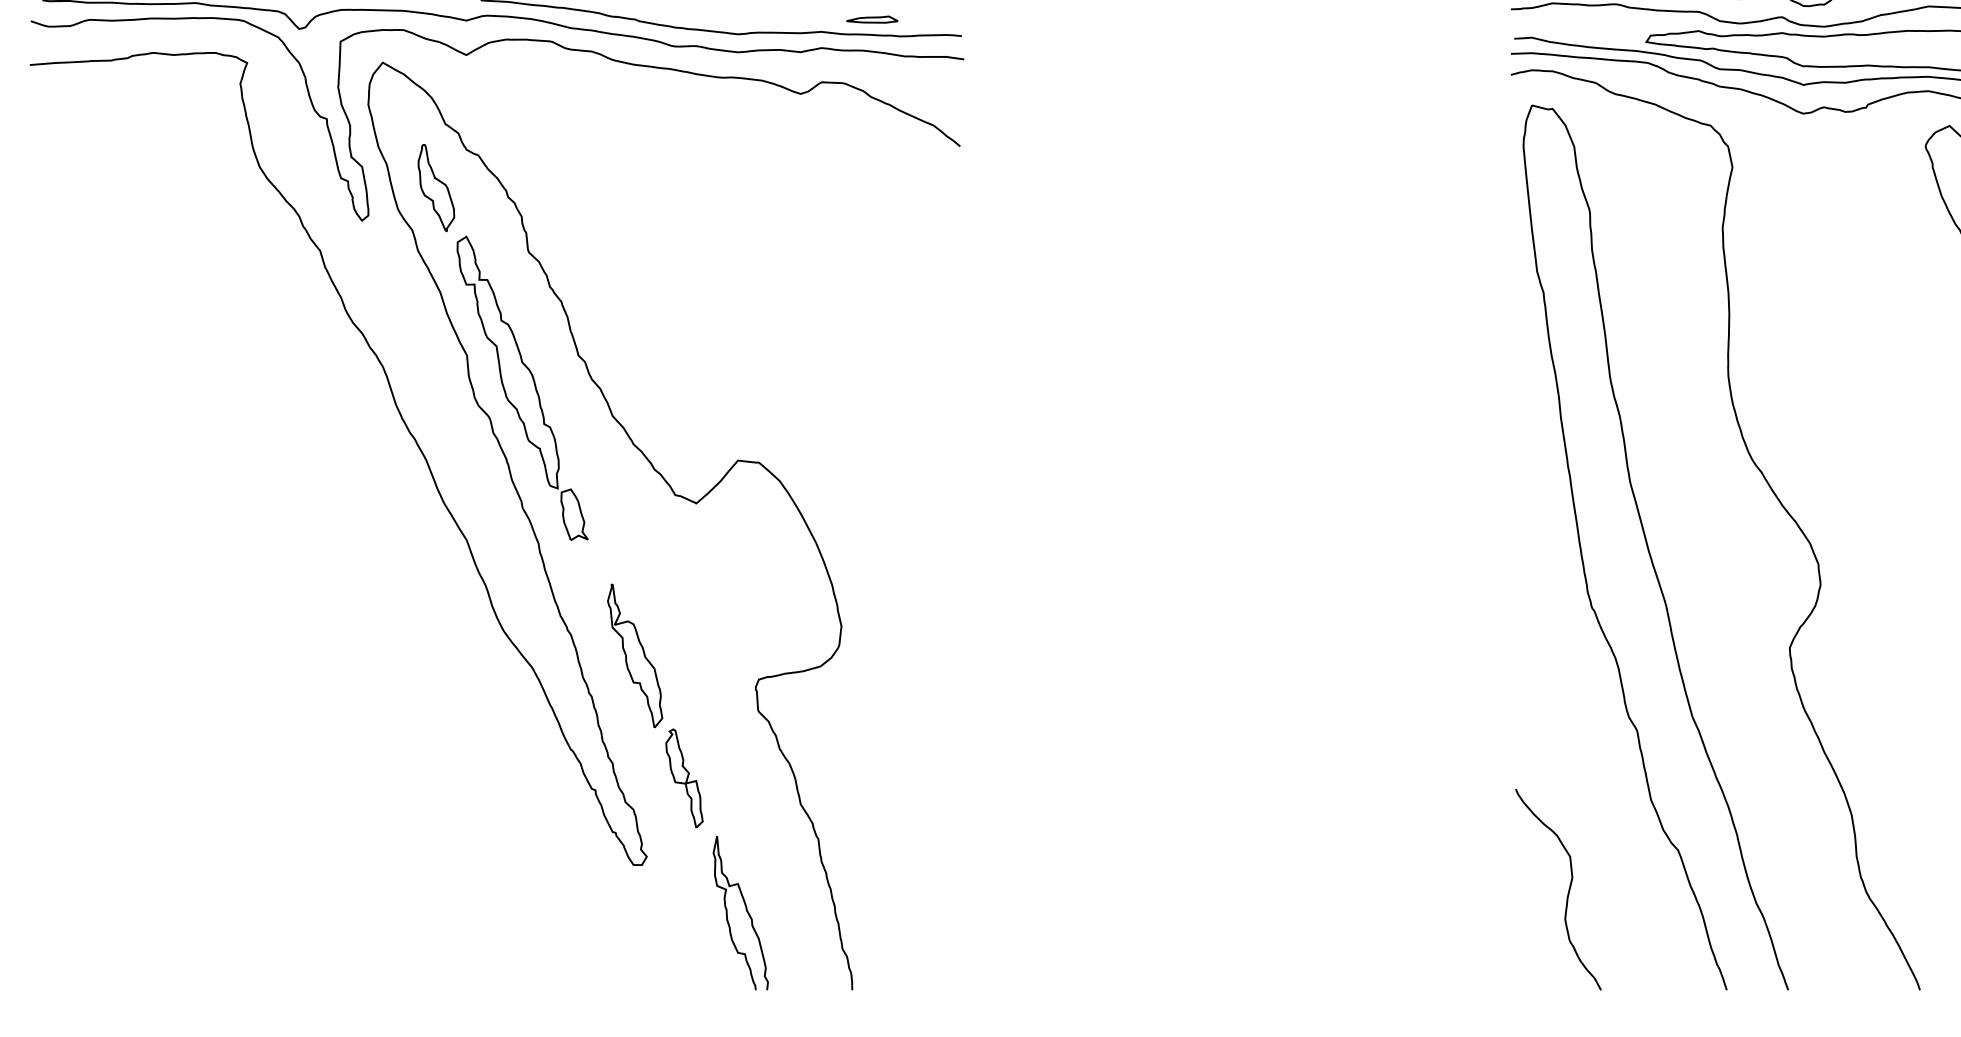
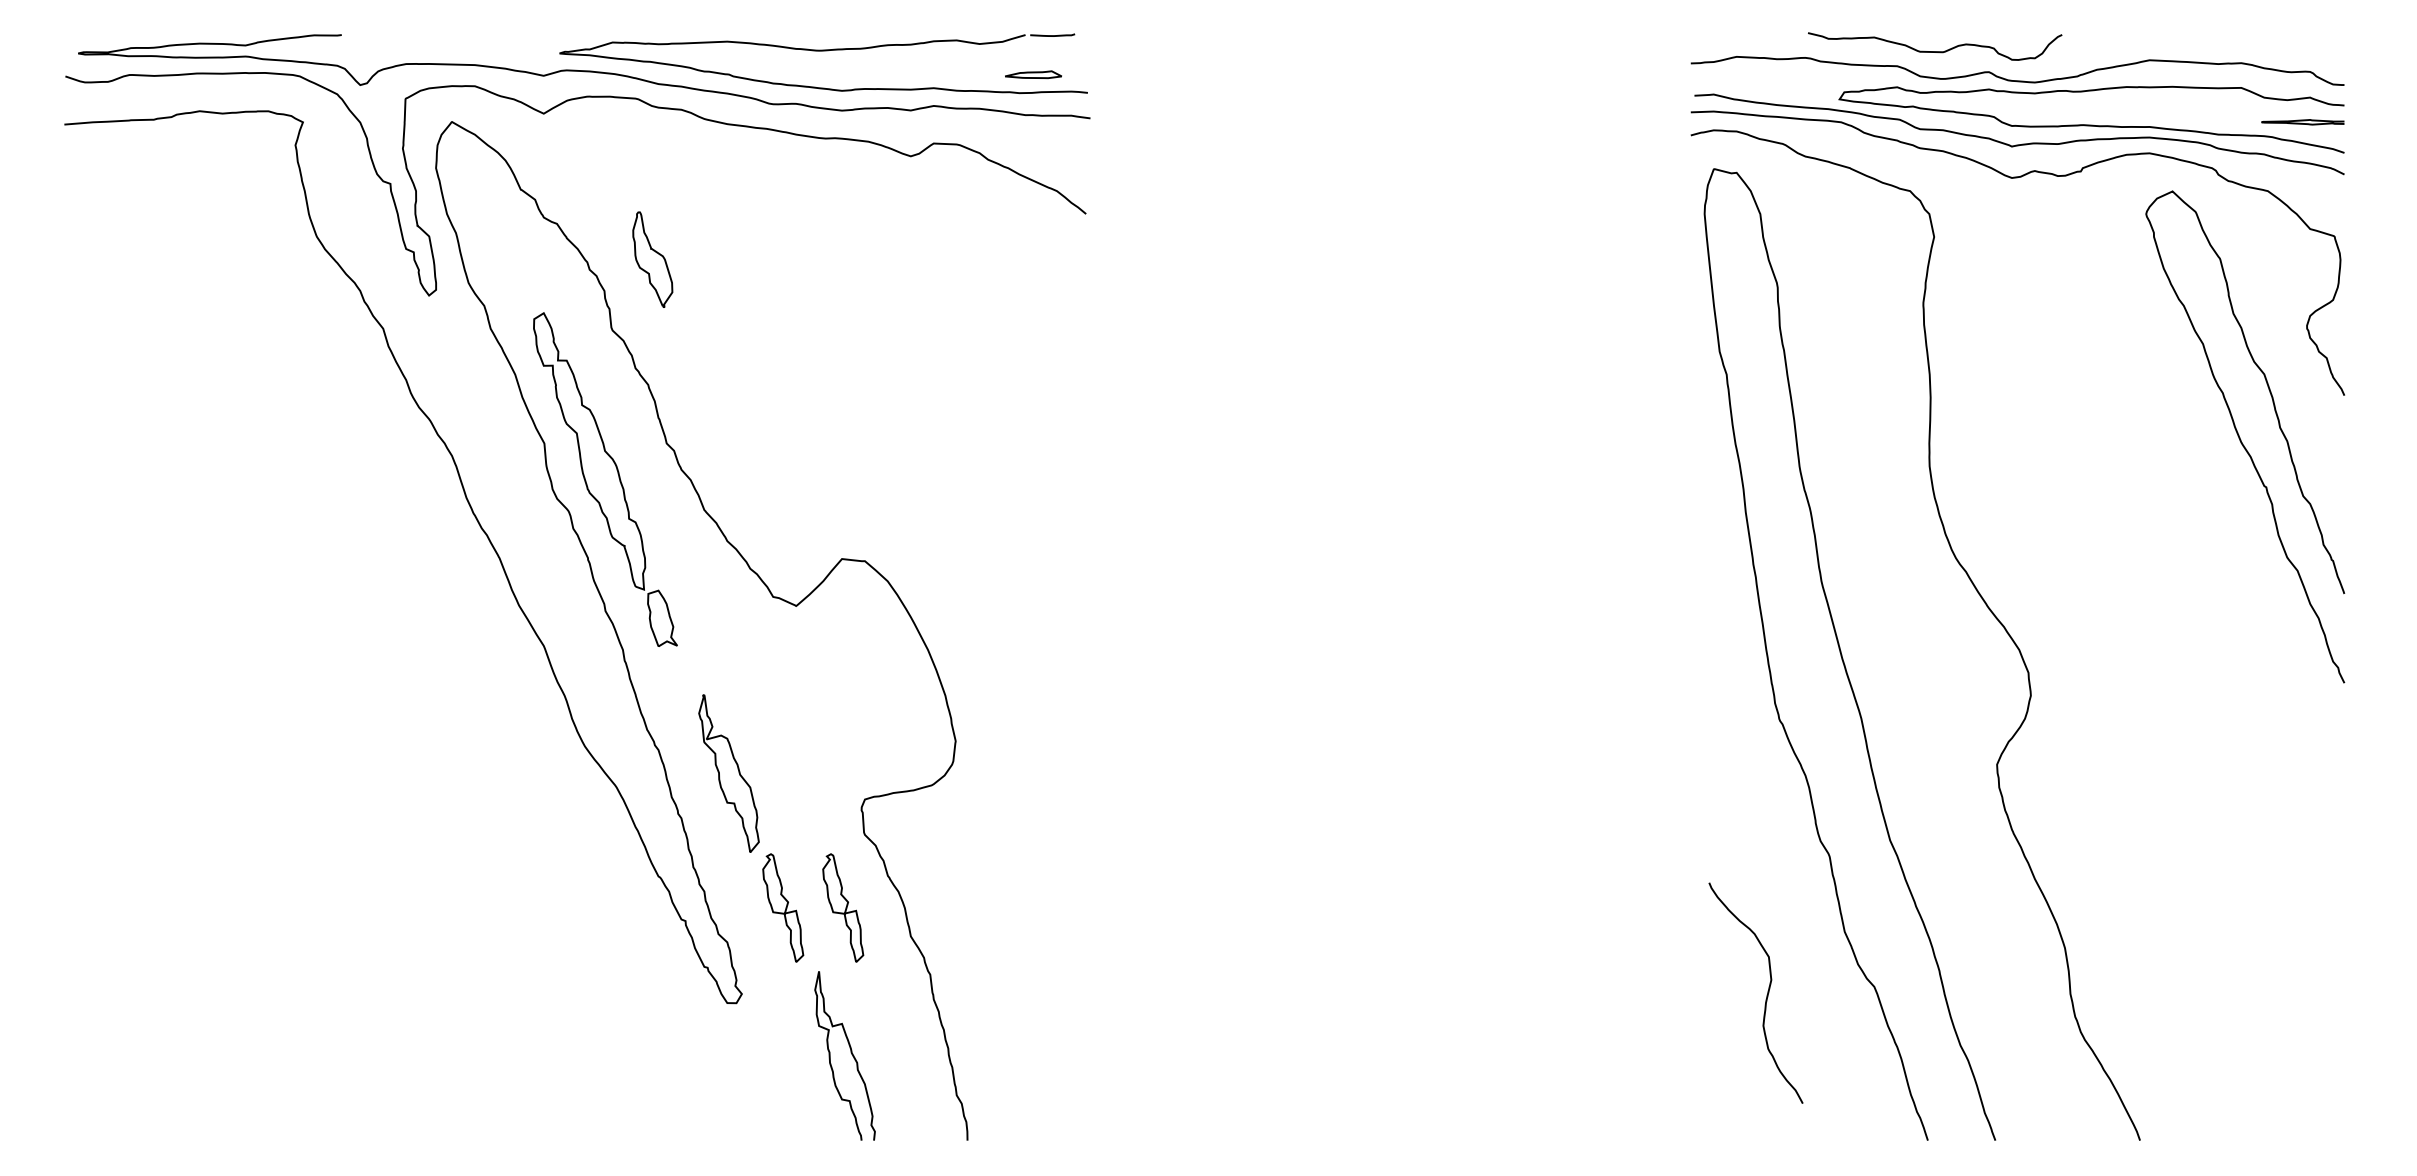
part: (872, 19) -> (1033, 74), moved
part: (436, 187) -> (652, 259), moved
part: (739, 777) -> (843, 907), added
curve: (1568, 891) -> (1766, 995), moved

